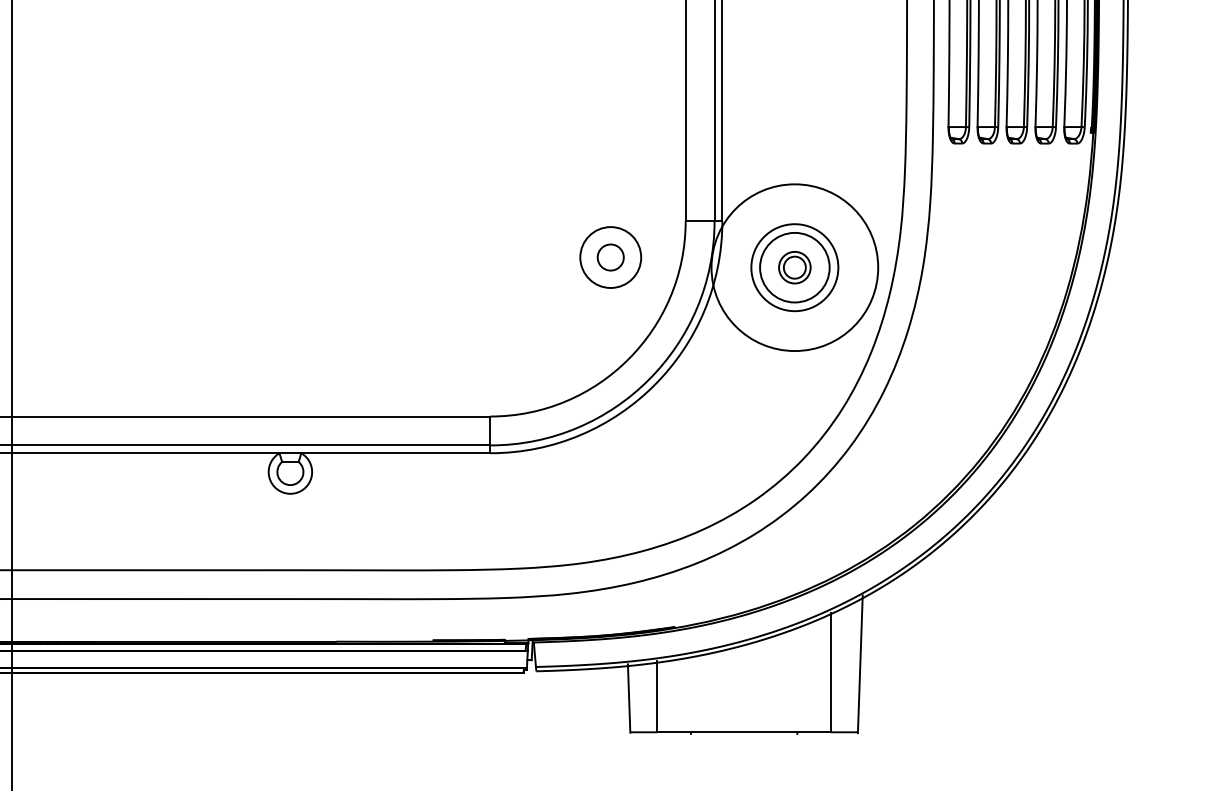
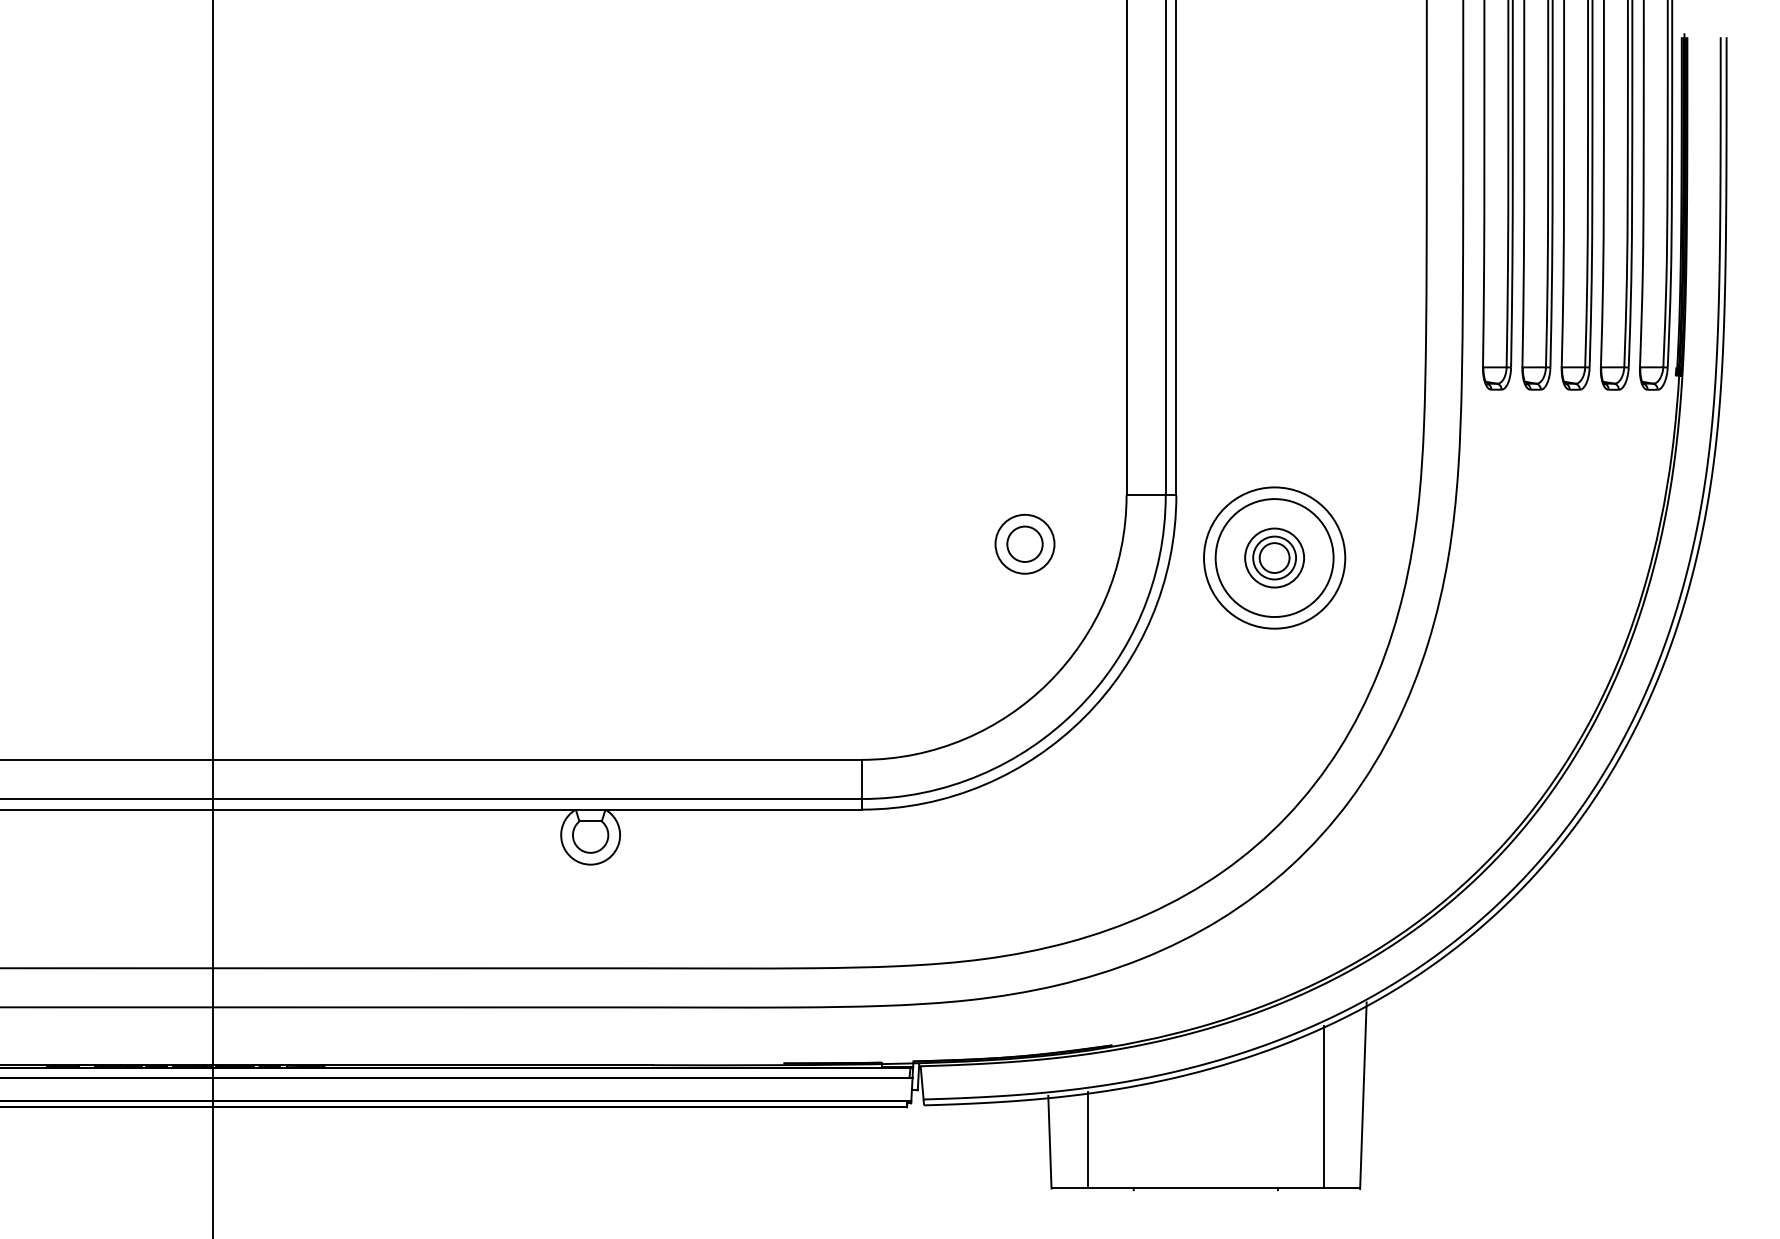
circle: (610, 256) -> (1024, 543), size x0.71
circle: (794, 267) -> (1274, 557), size x0.62
circle: (794, 267) -> (1274, 557), size x0.62

